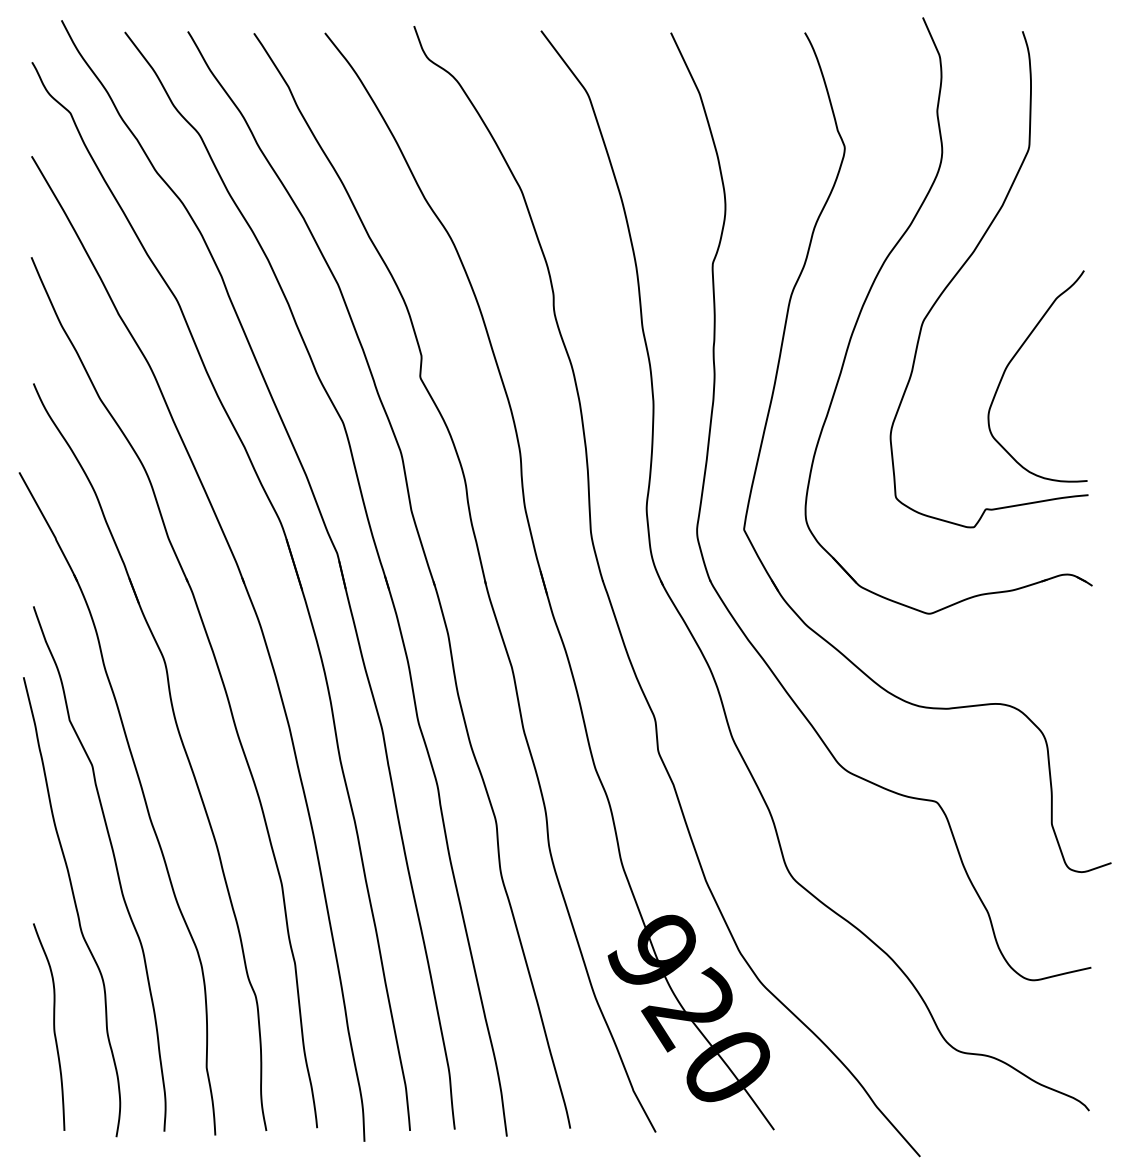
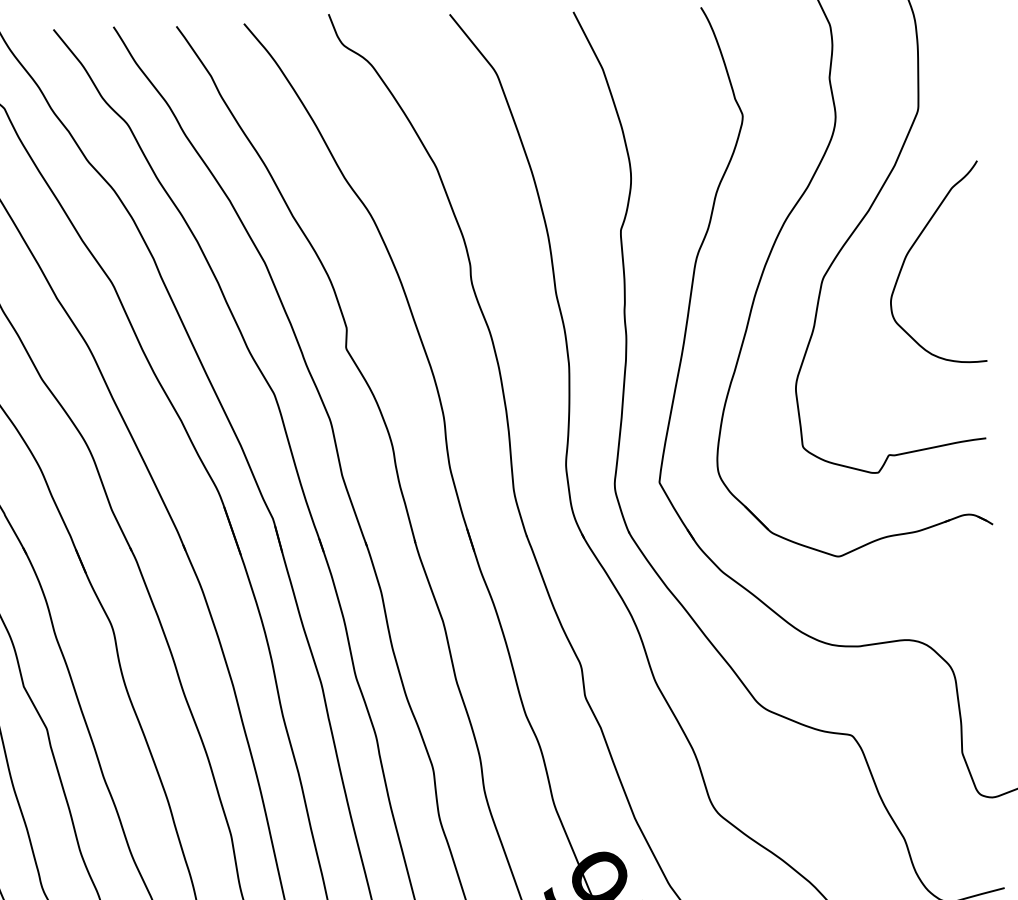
curve: (1013, 359) -> (912, 247), moved

